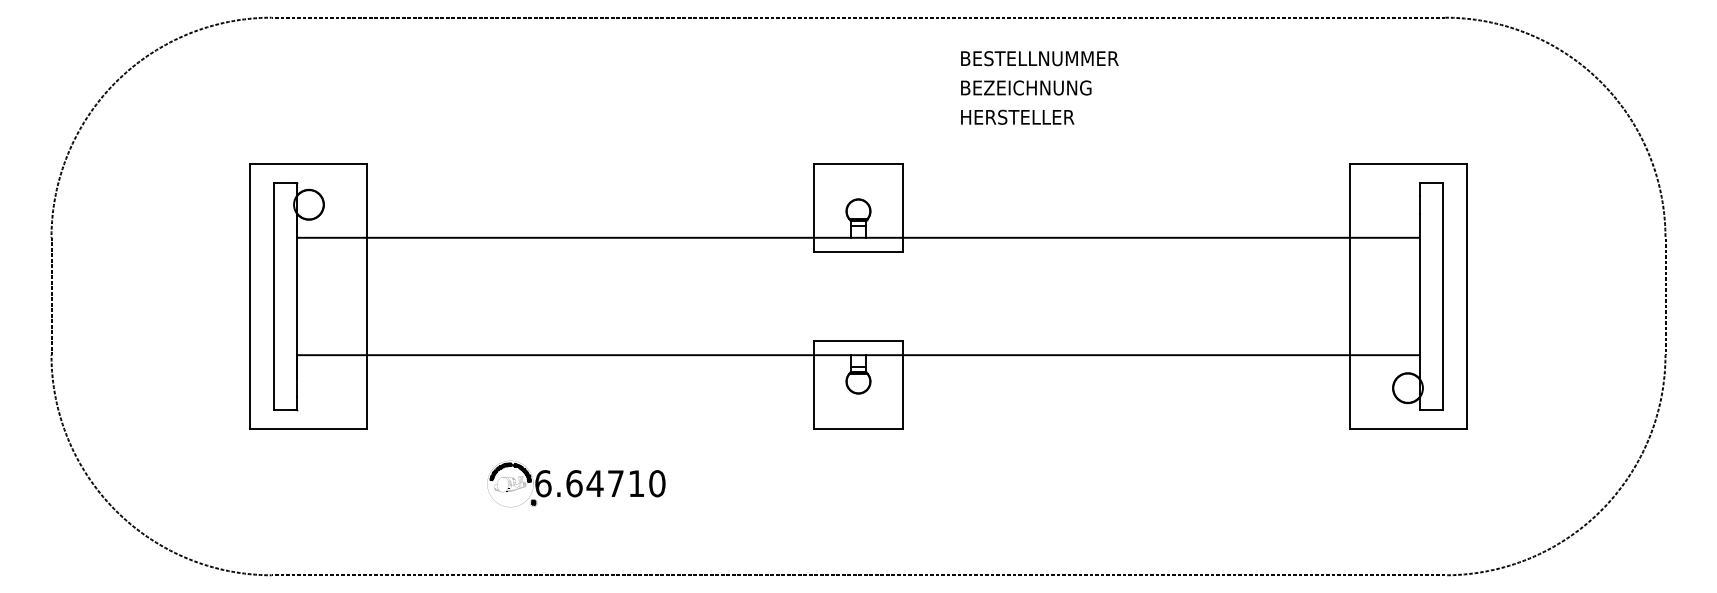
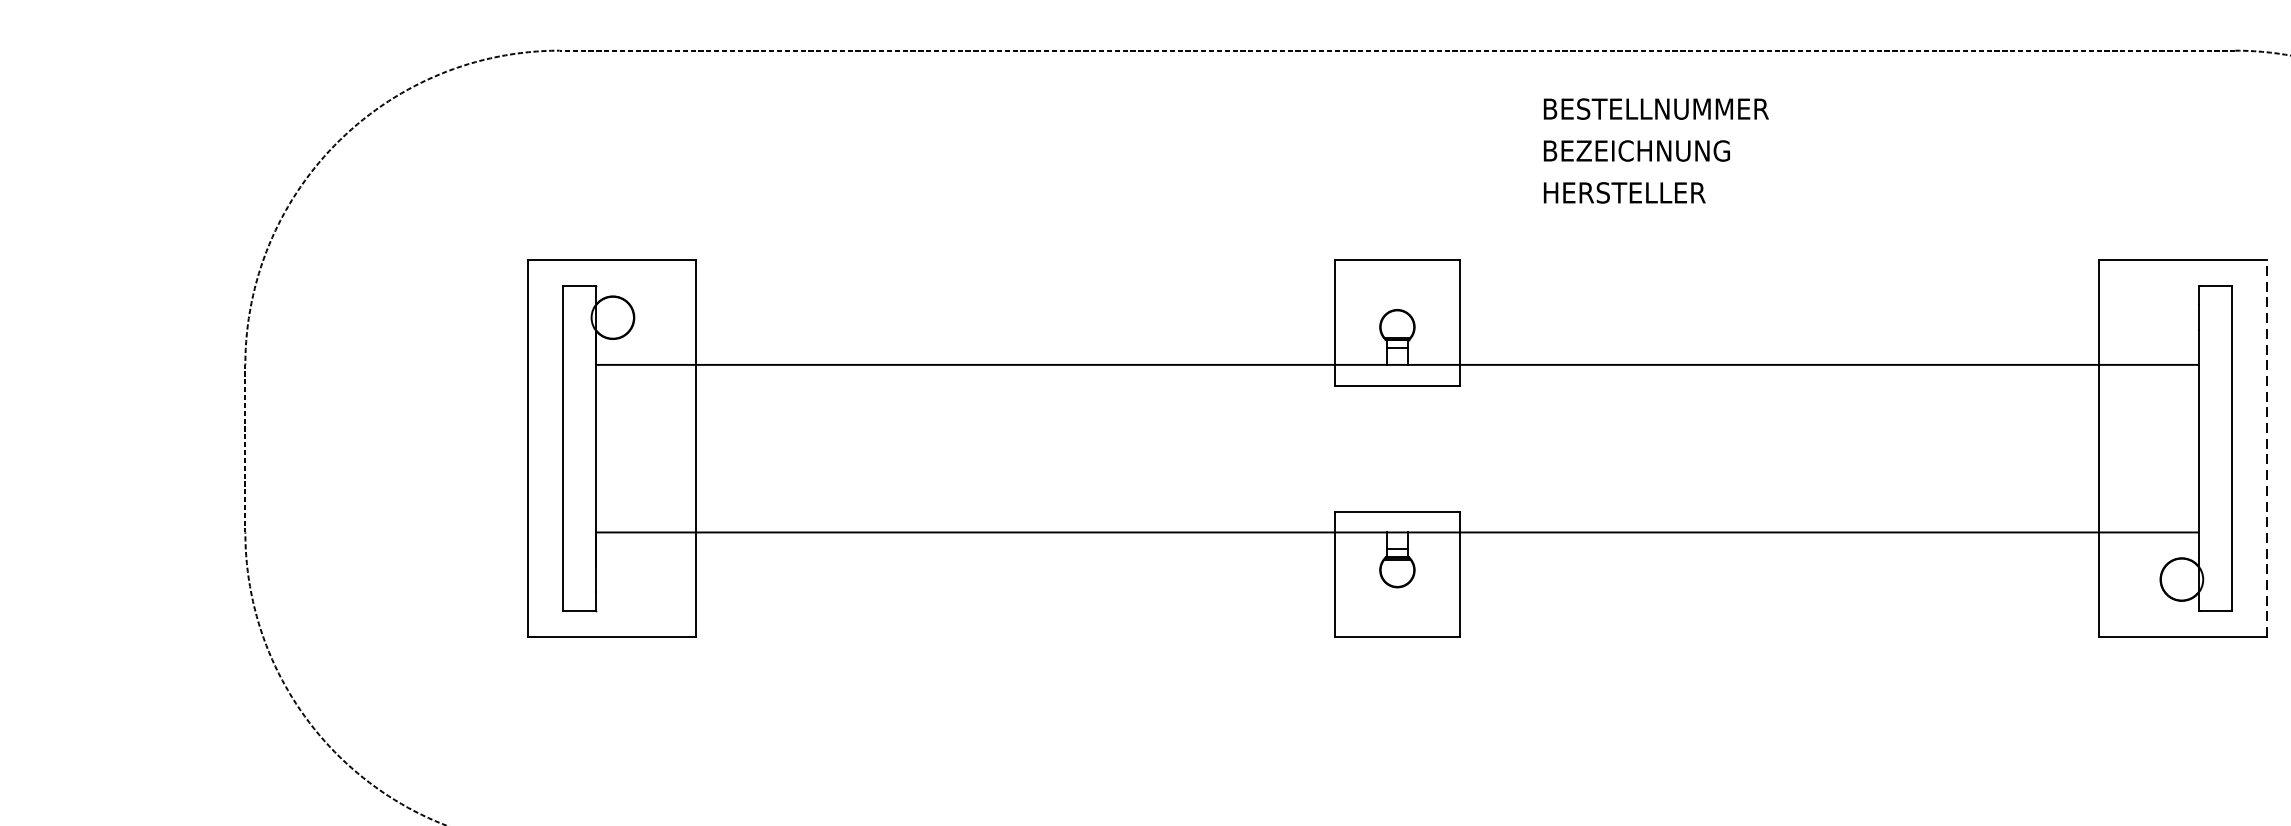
line: (1467, 296) -> (2266, 448), solid -> dashed
part: (576, 483) -> (994, 715), removed

